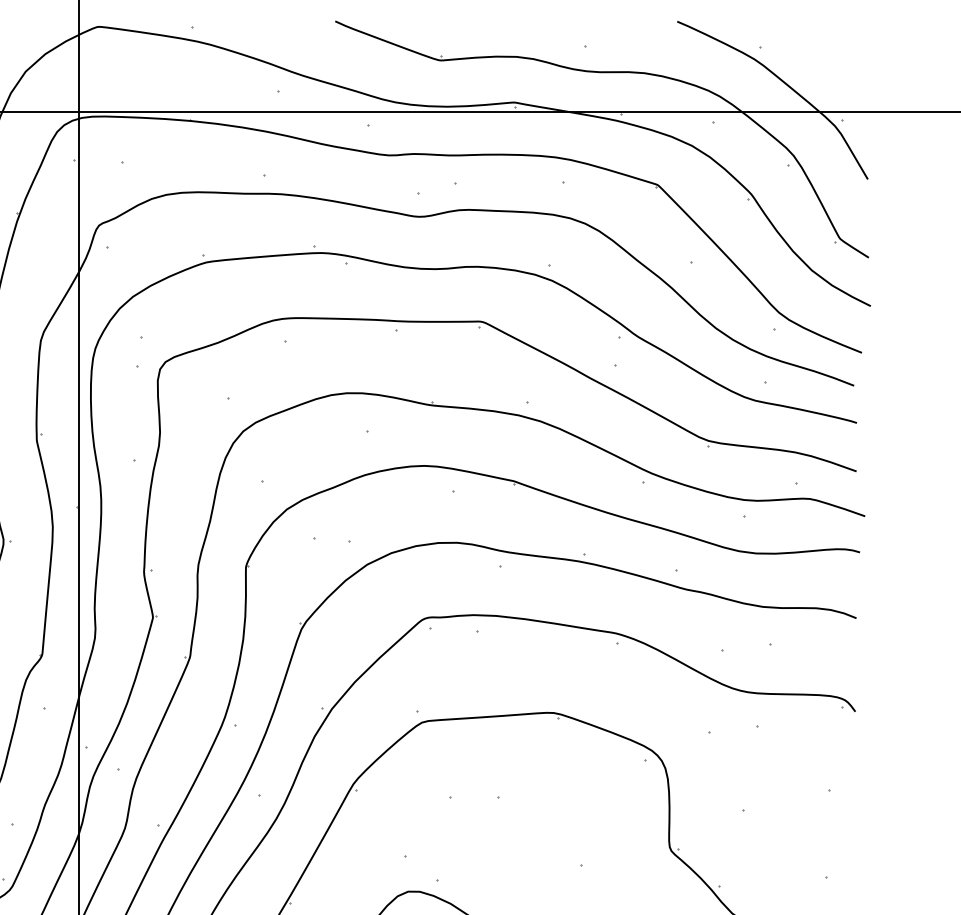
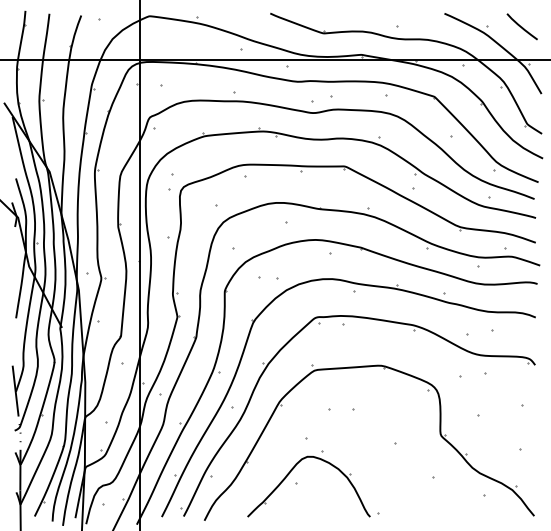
curve: (828, 46) -> (521, 26), added

